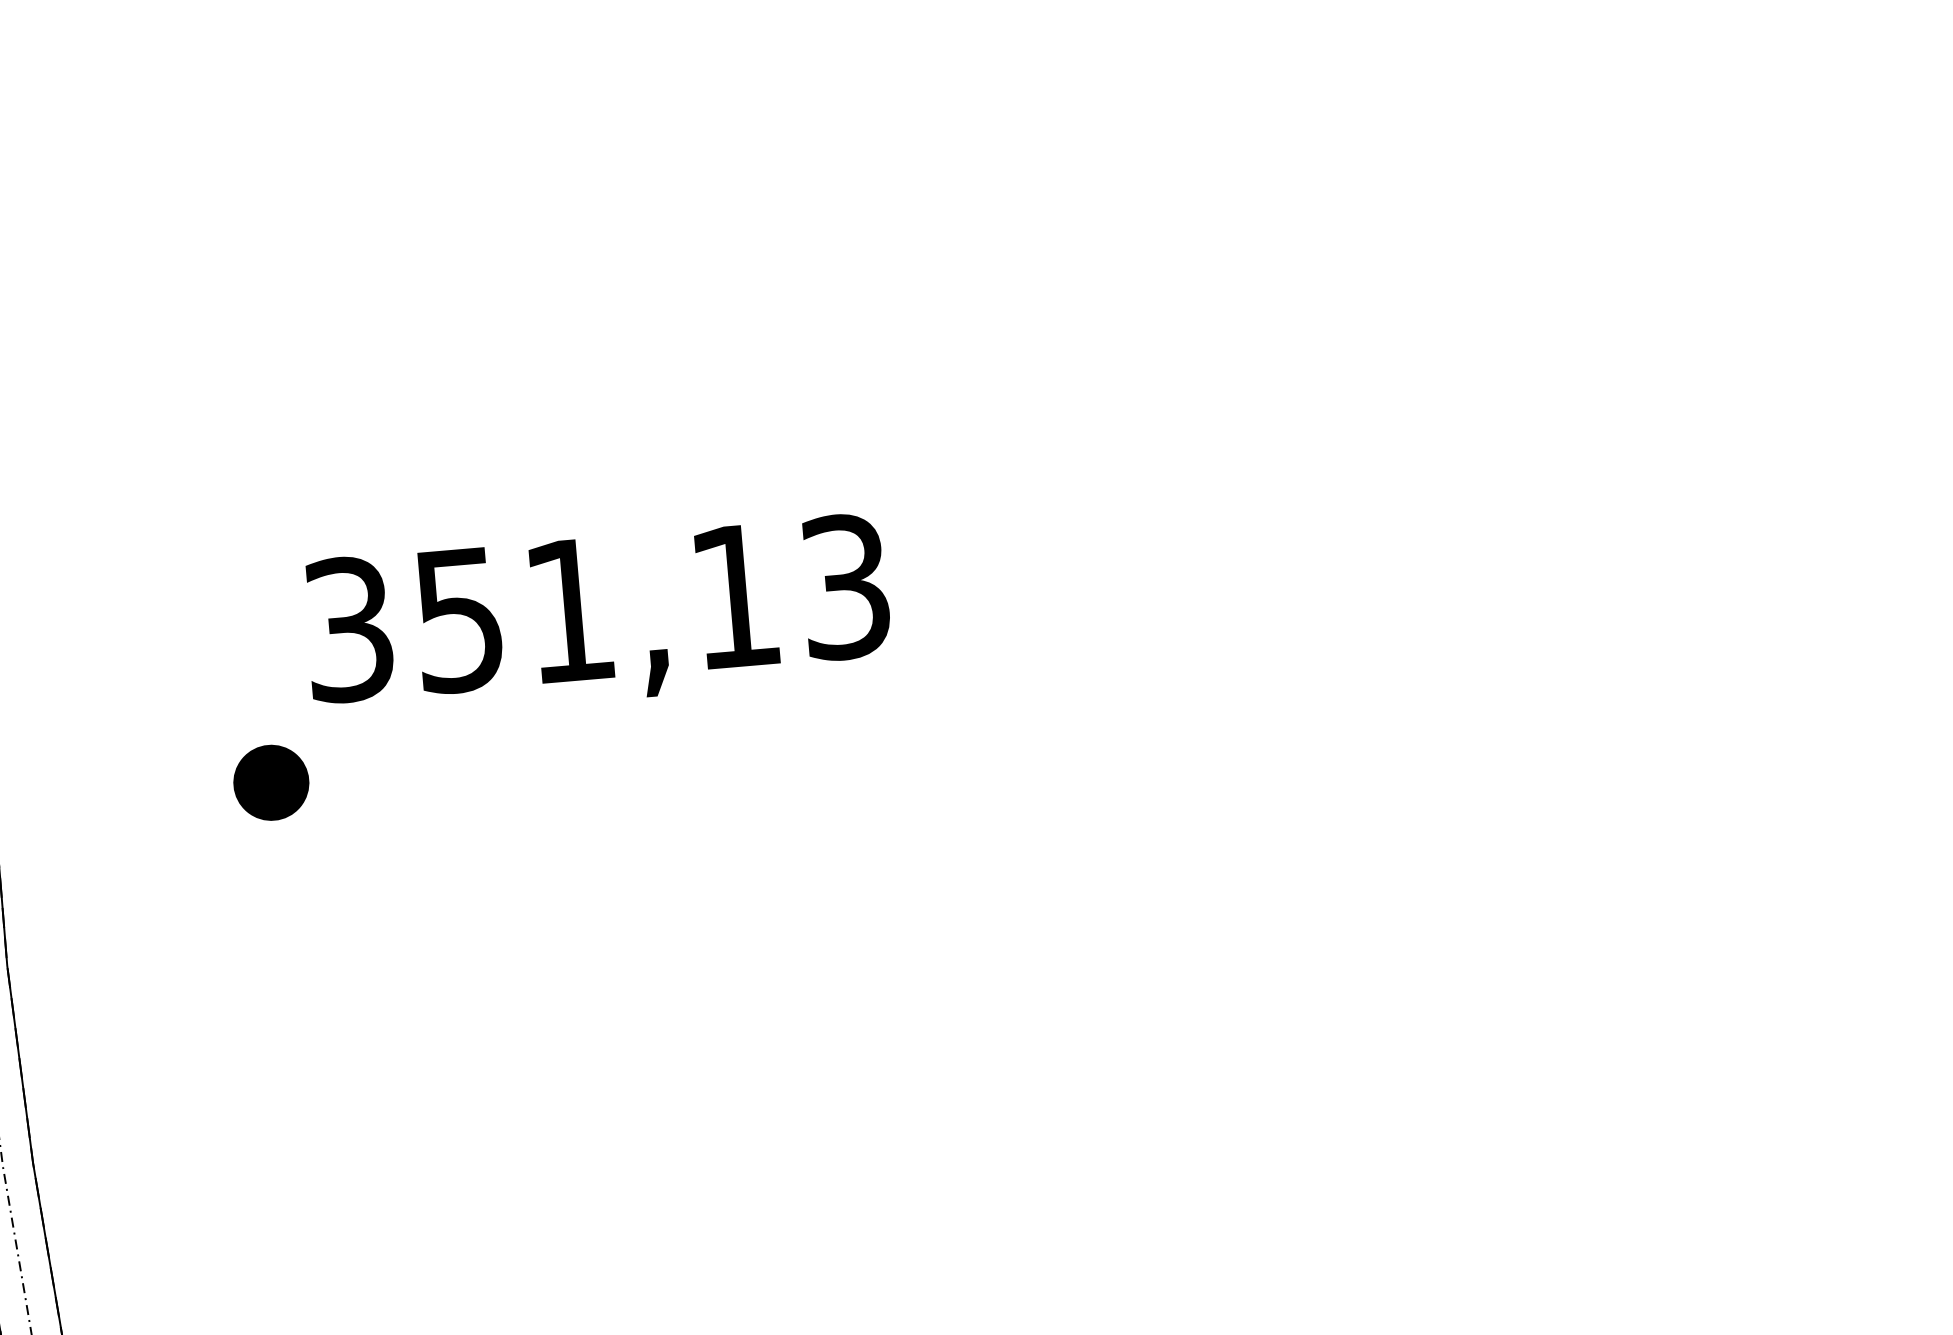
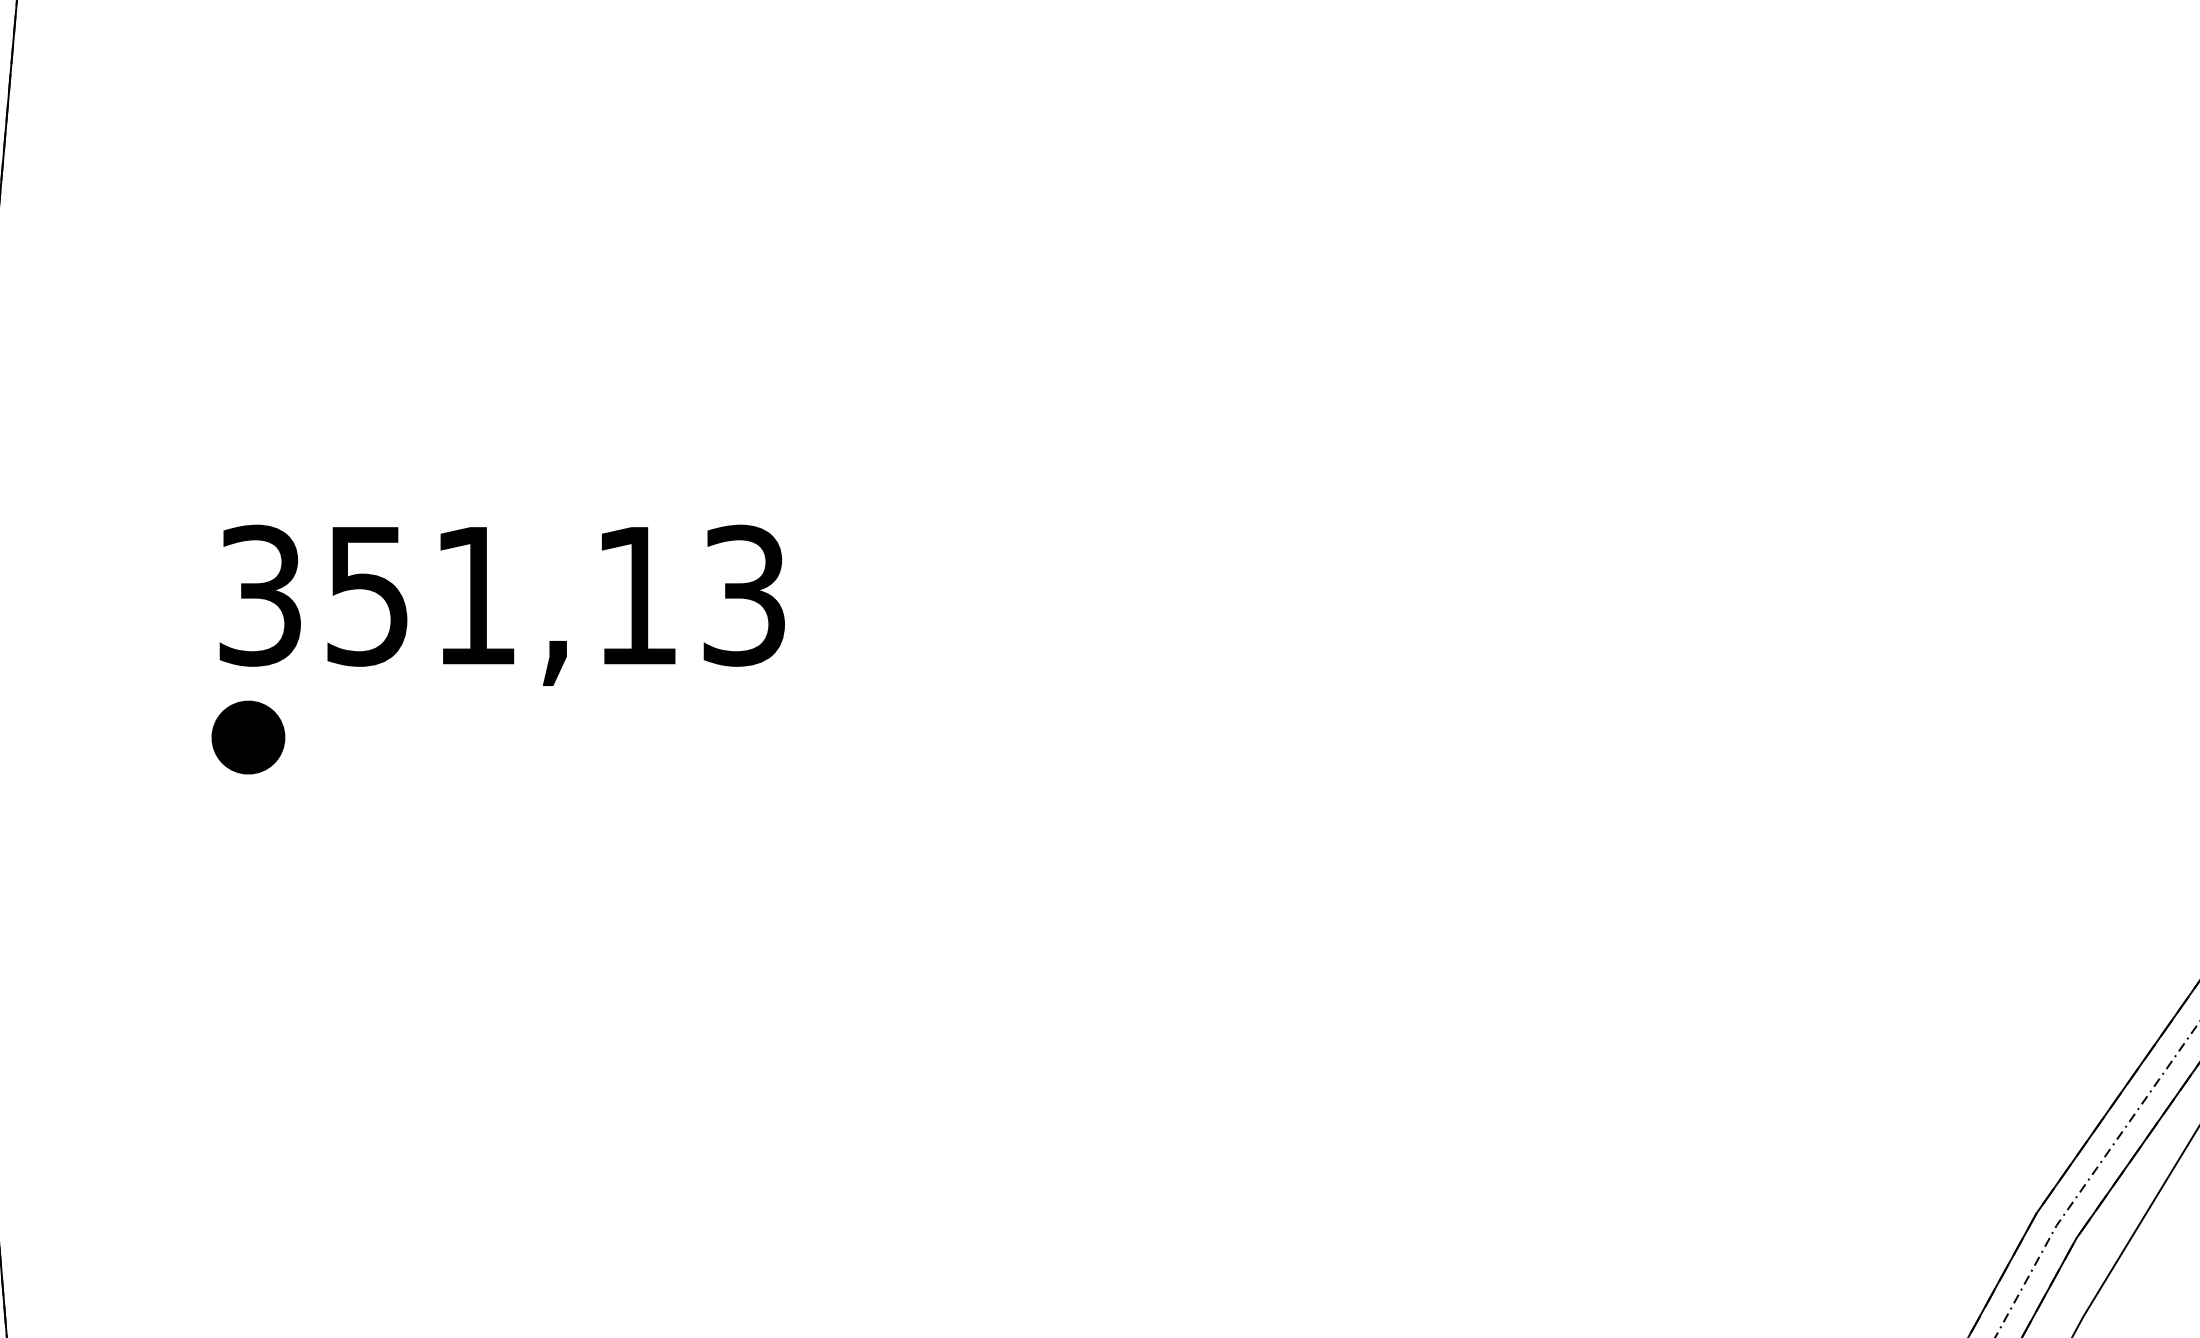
text: (597, 617) -> (501, 604), moved

